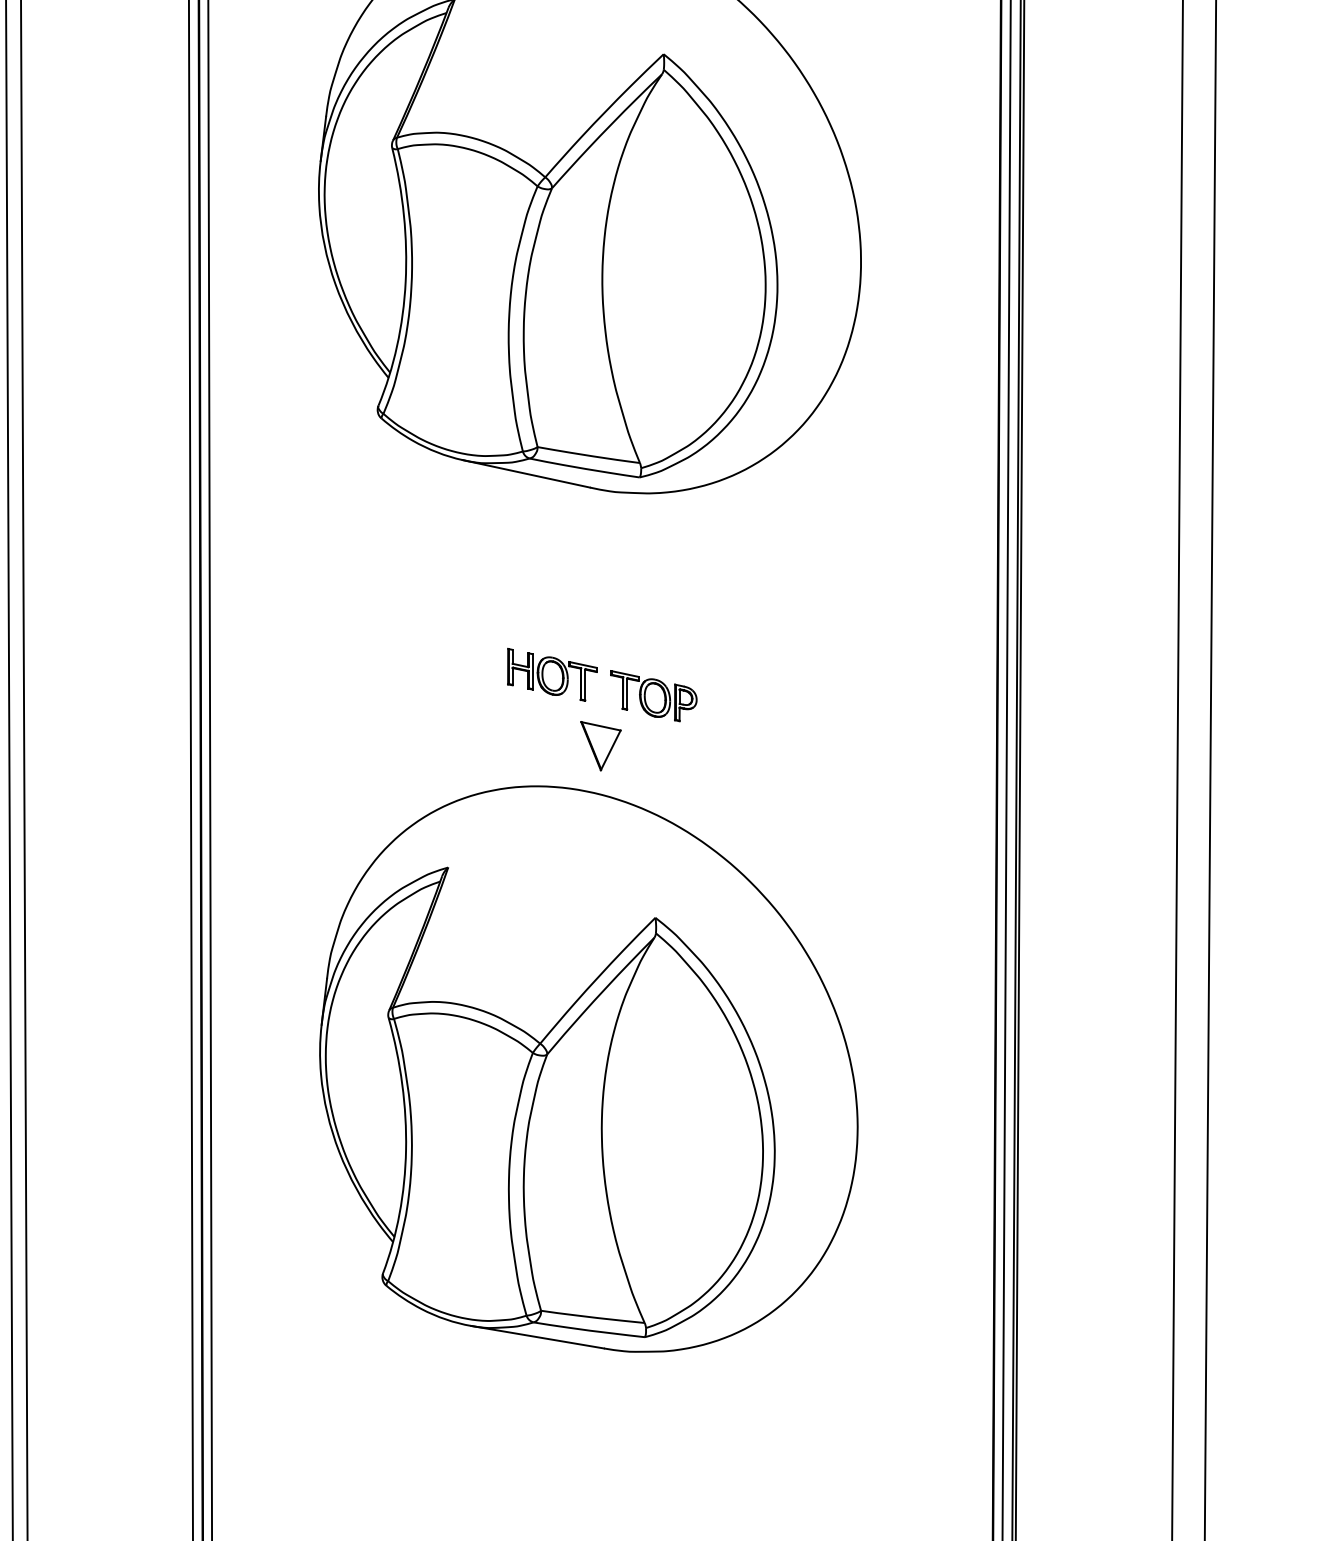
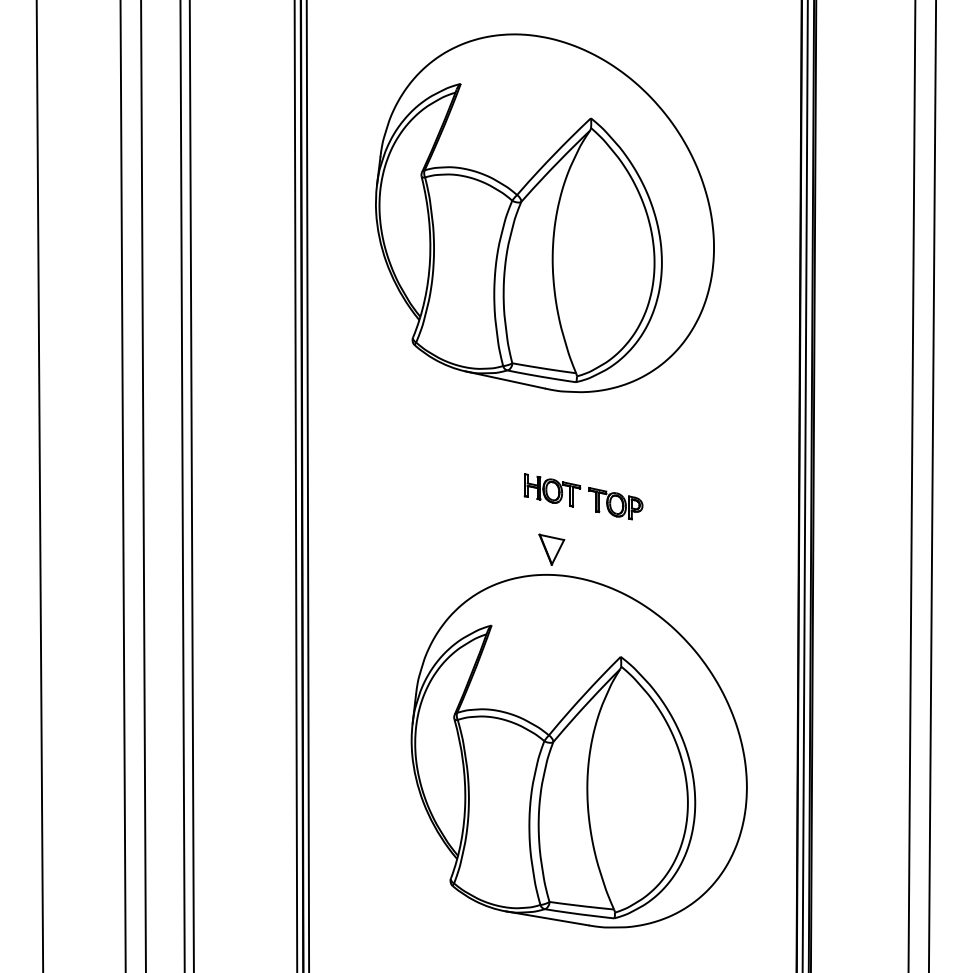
part: (610, 676) -> (588, 491), moved
part: (587, 1069) -> (578, 751), moved

